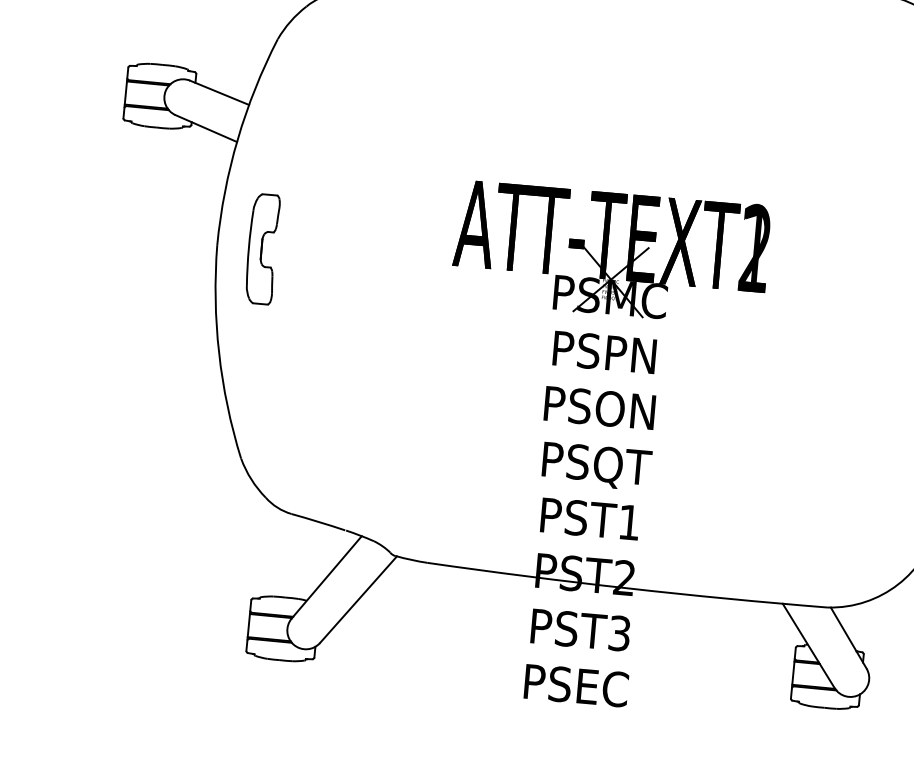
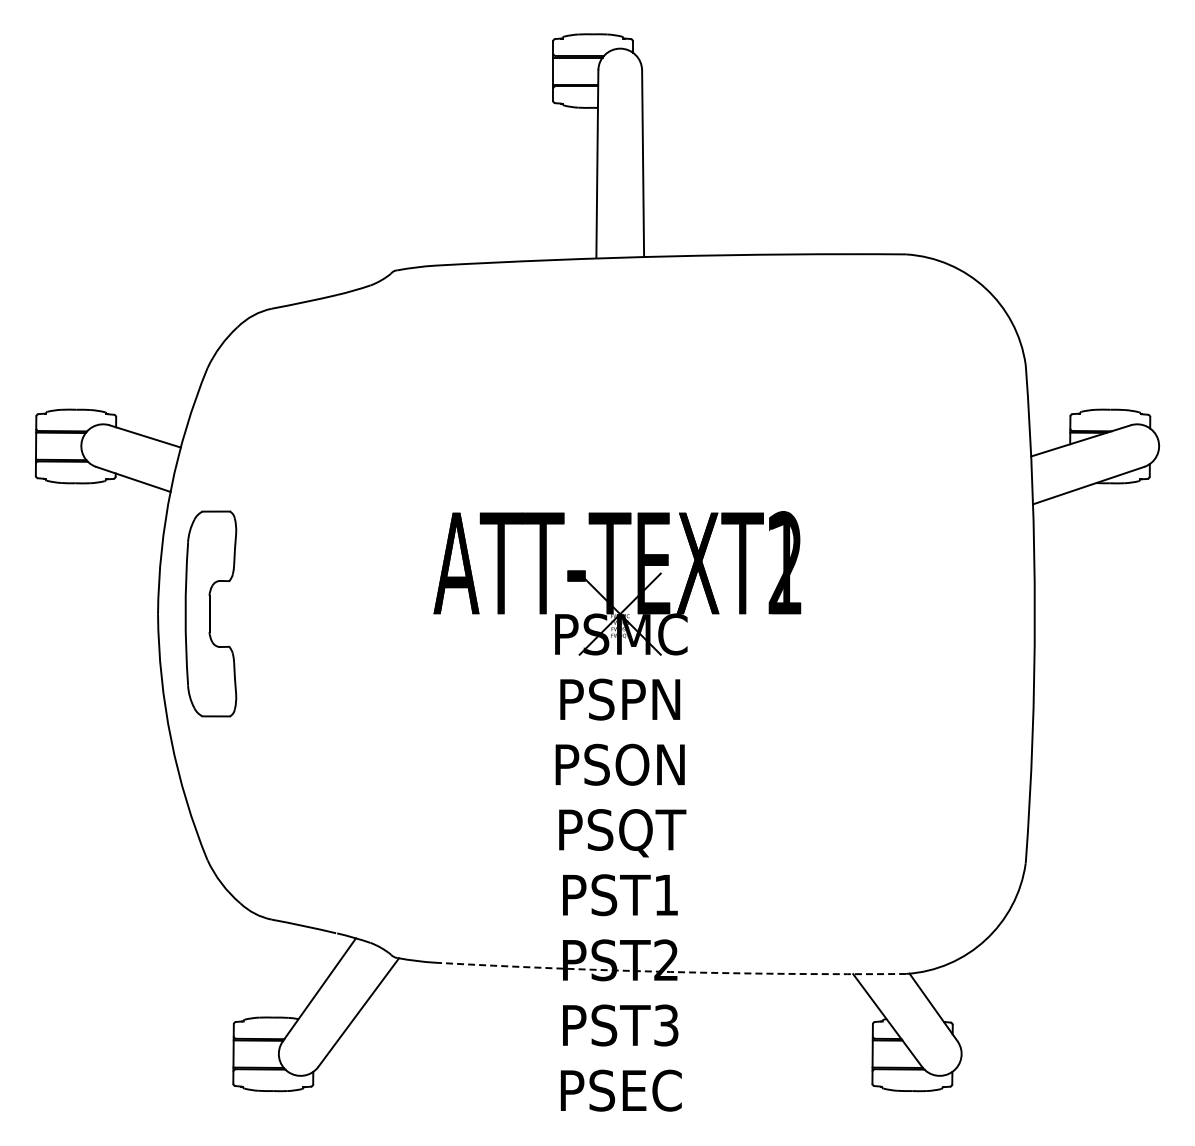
part: (261, 249) -> (210, 614), size x1.6
arc: (627, 588) -> (670, 972), solid -> dashed

